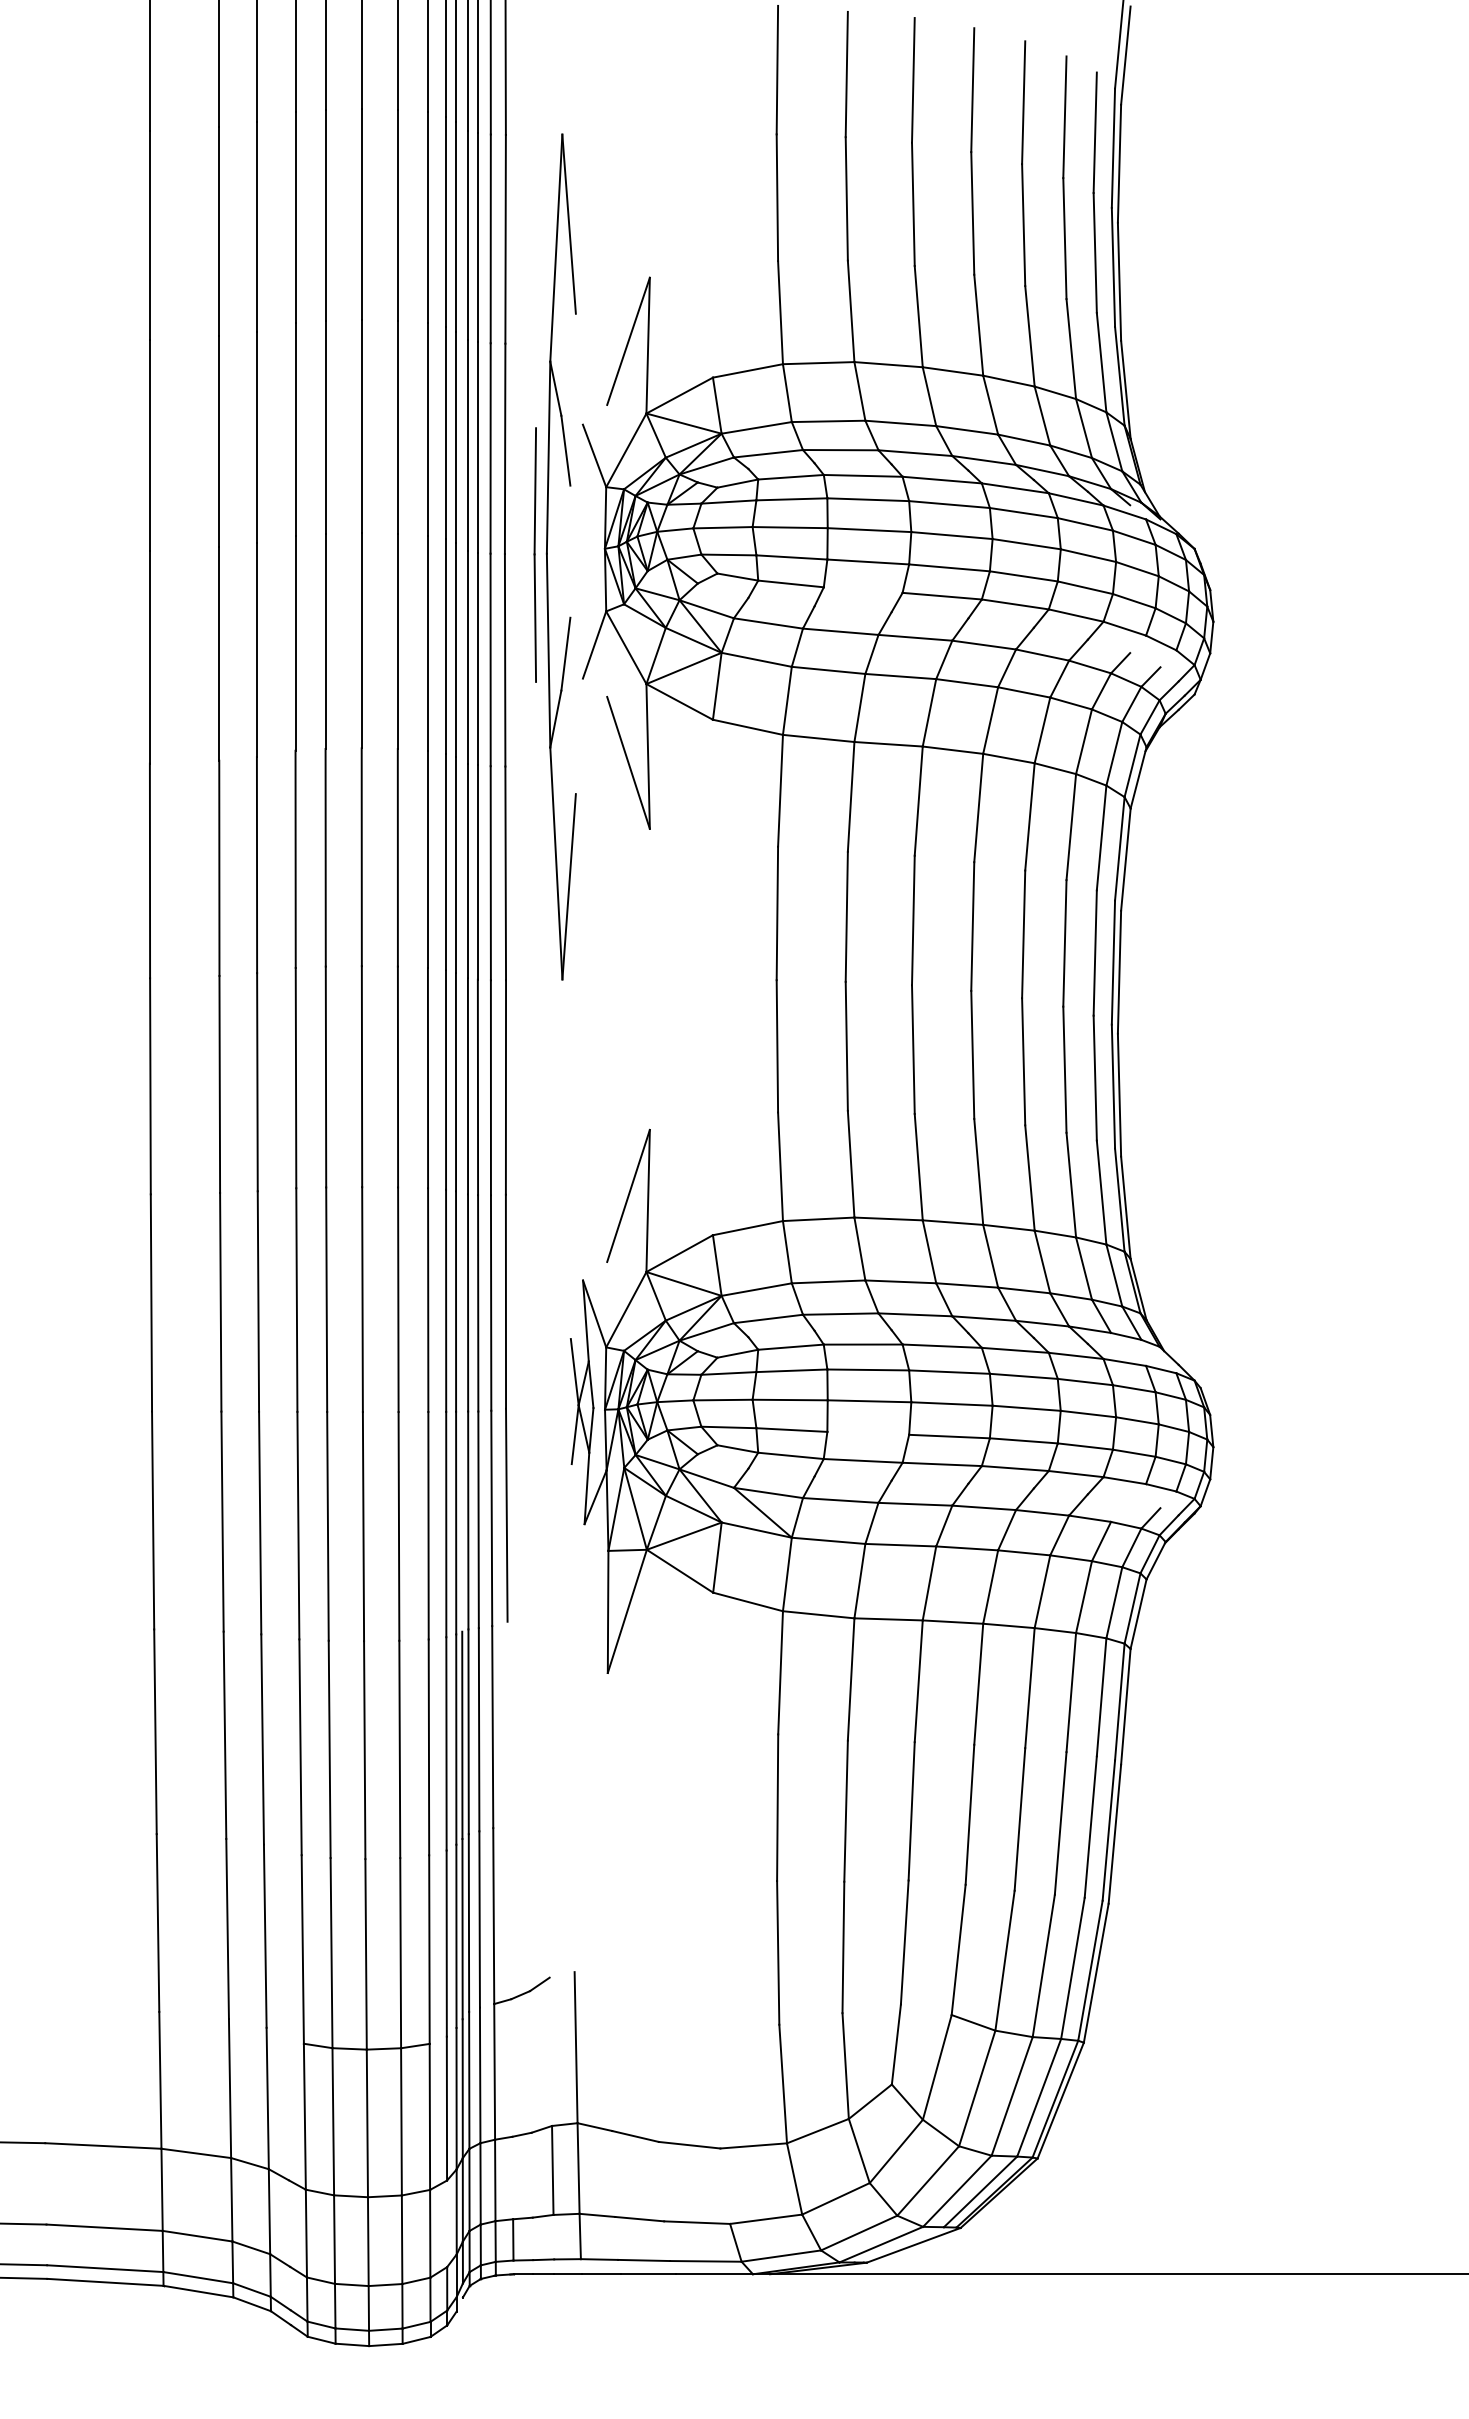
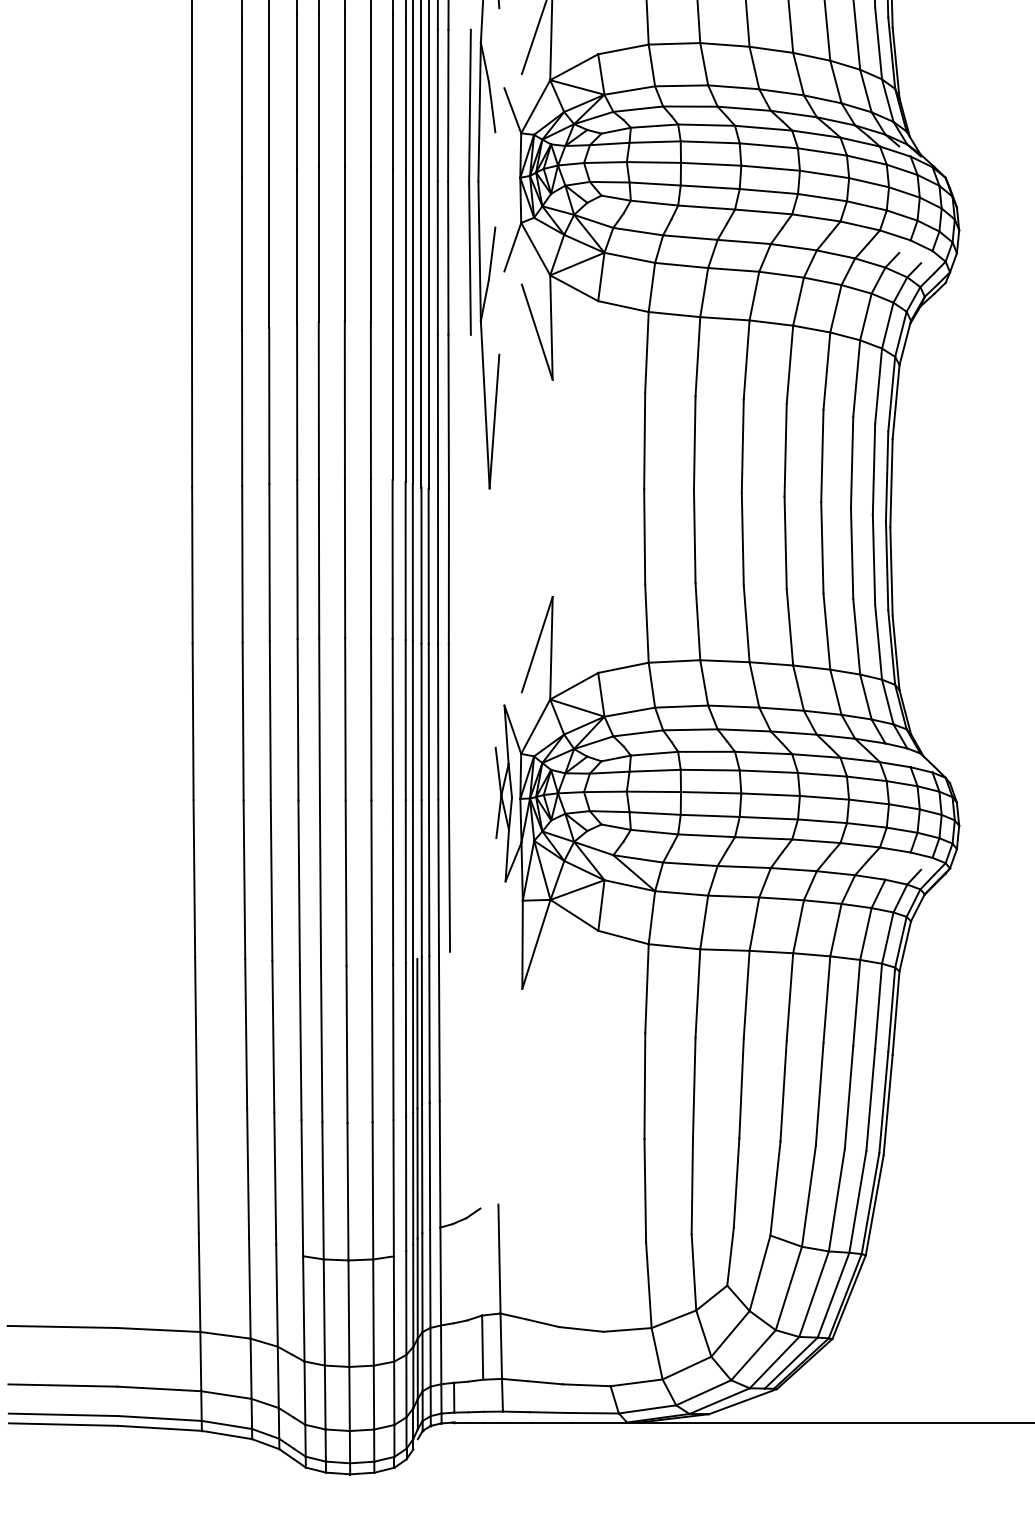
part: (535, 554) -> (470, 181), size x1.67
line: (862, 589) -> (706, 207), added
line: (868, 1432) -> (710, 815), added
line: (447, 2223) -> (406, 1385), added

